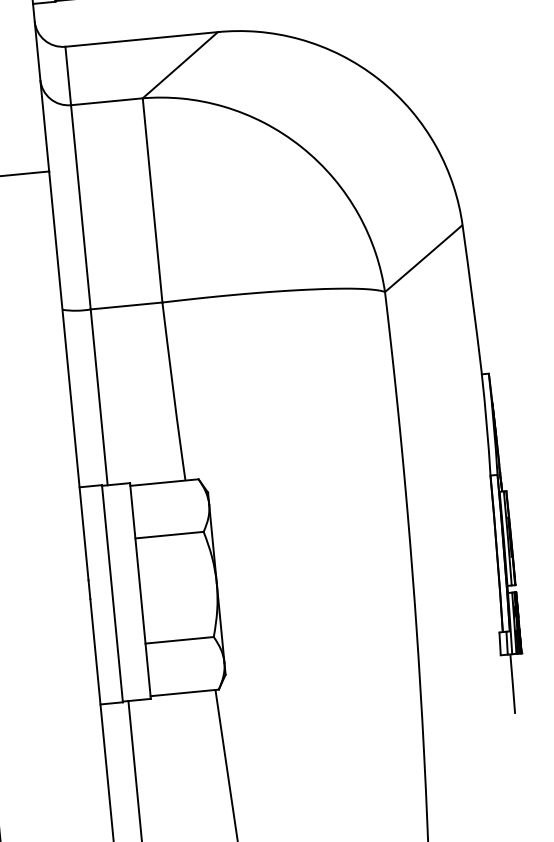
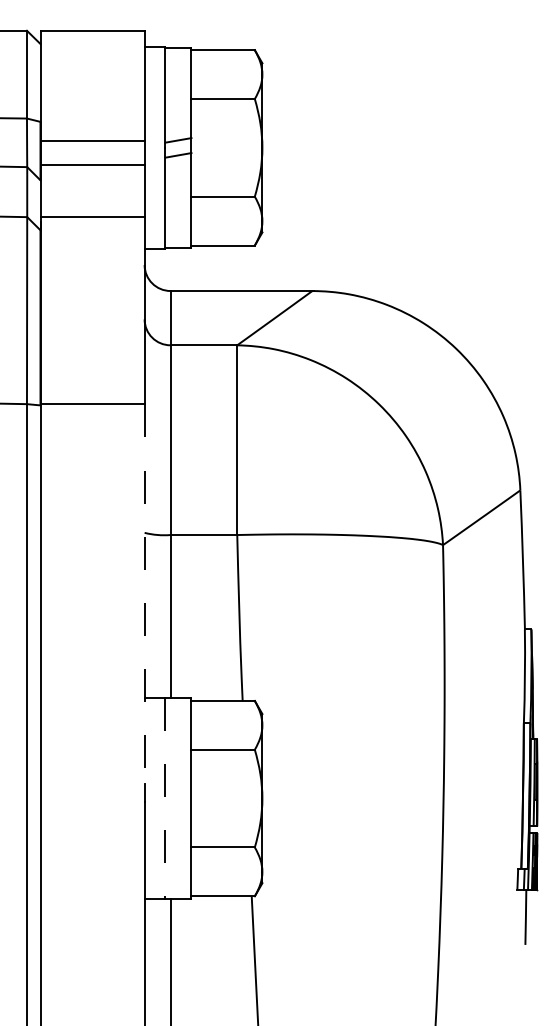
line: (68, 376) -> (144, 594), solid -> dashed
line: (112, 593) -> (165, 798), solid -> dashed

